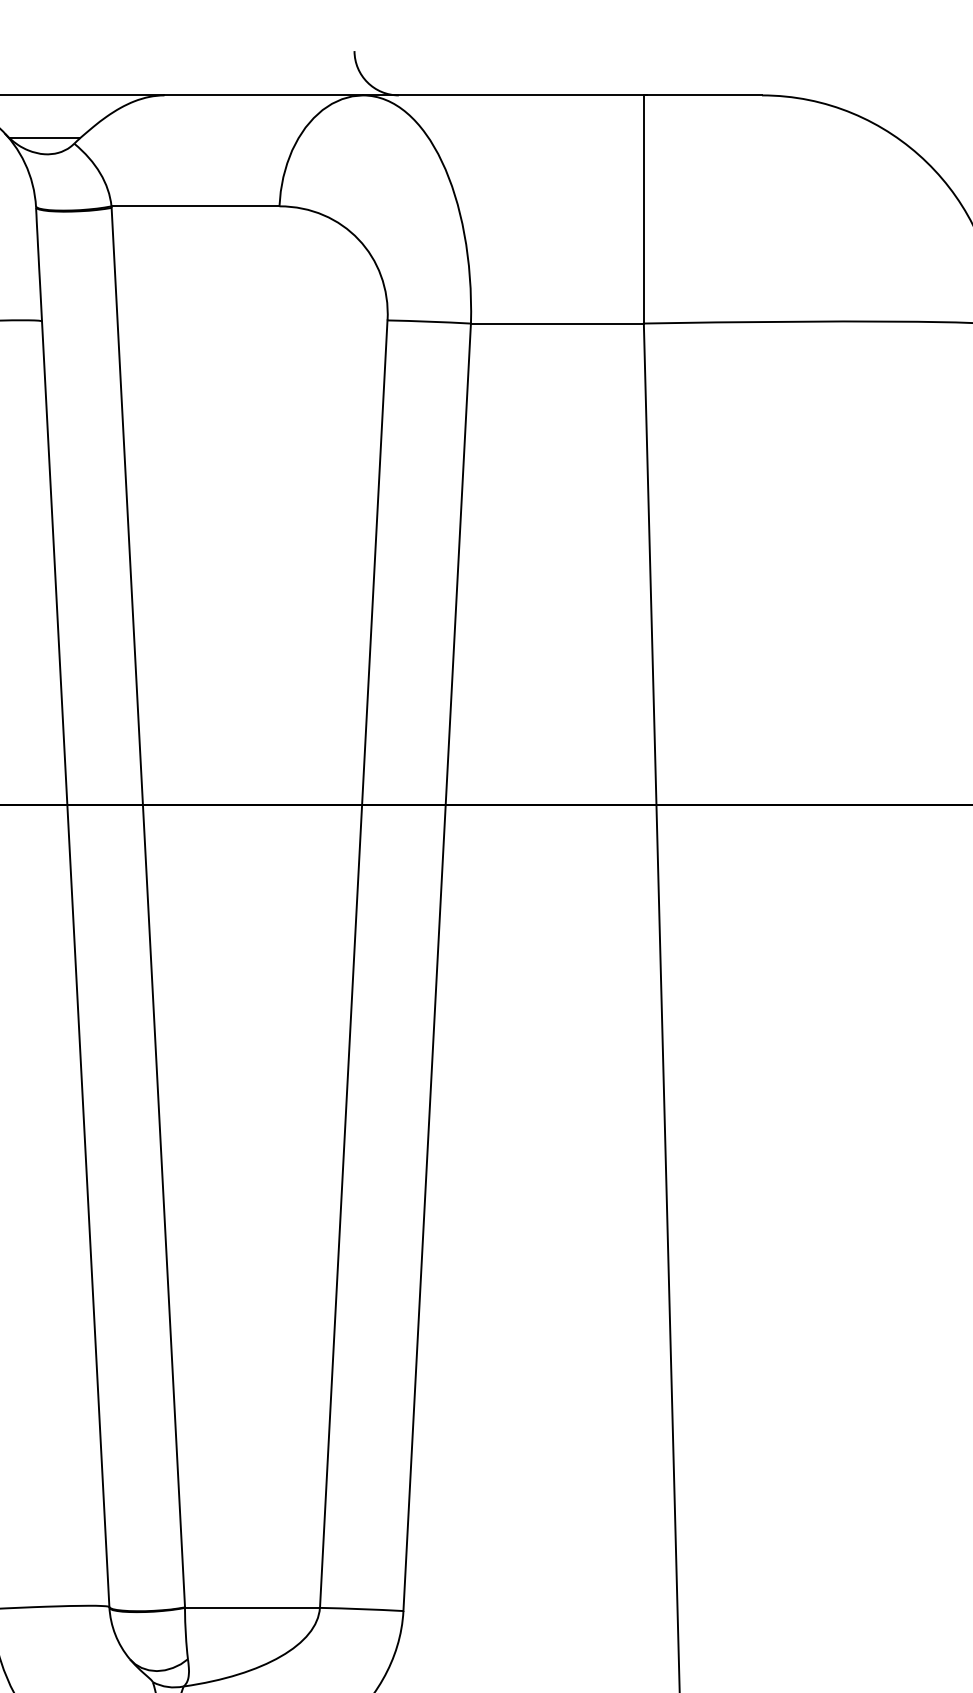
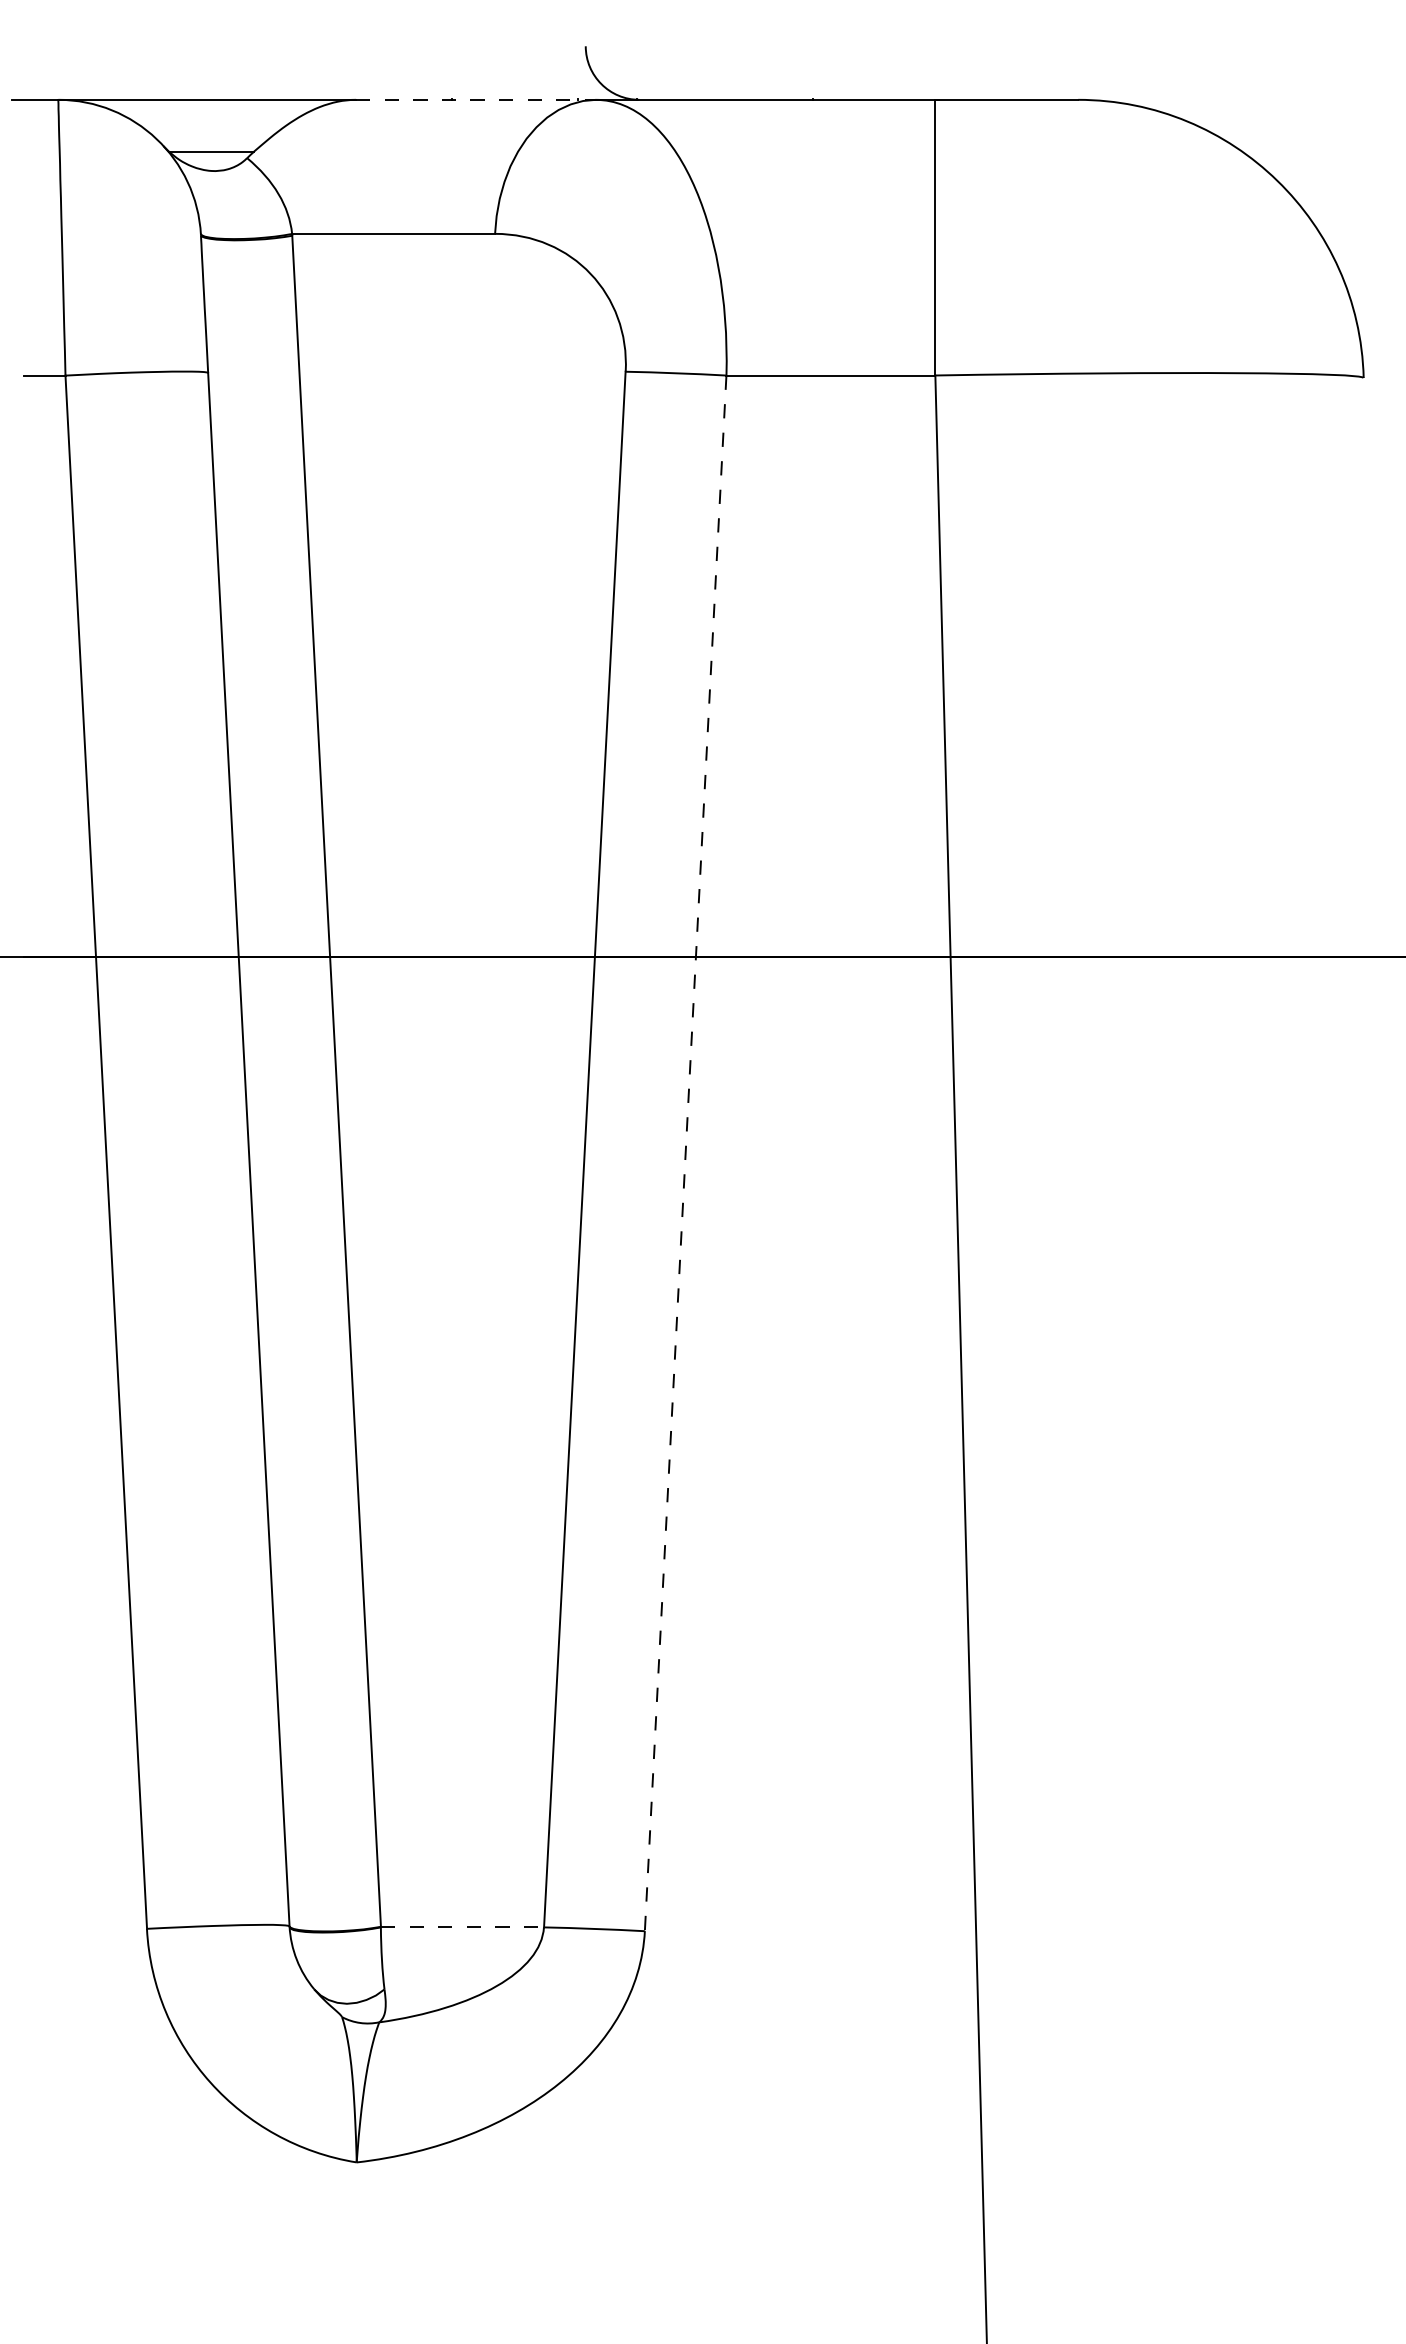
line: (264, 95) -> (476, 99), solid -> dashed
line: (437, 967) -> (685, 1153), solid -> dashed
line: (252, 1607) -> (462, 1927), solid -> dashed

